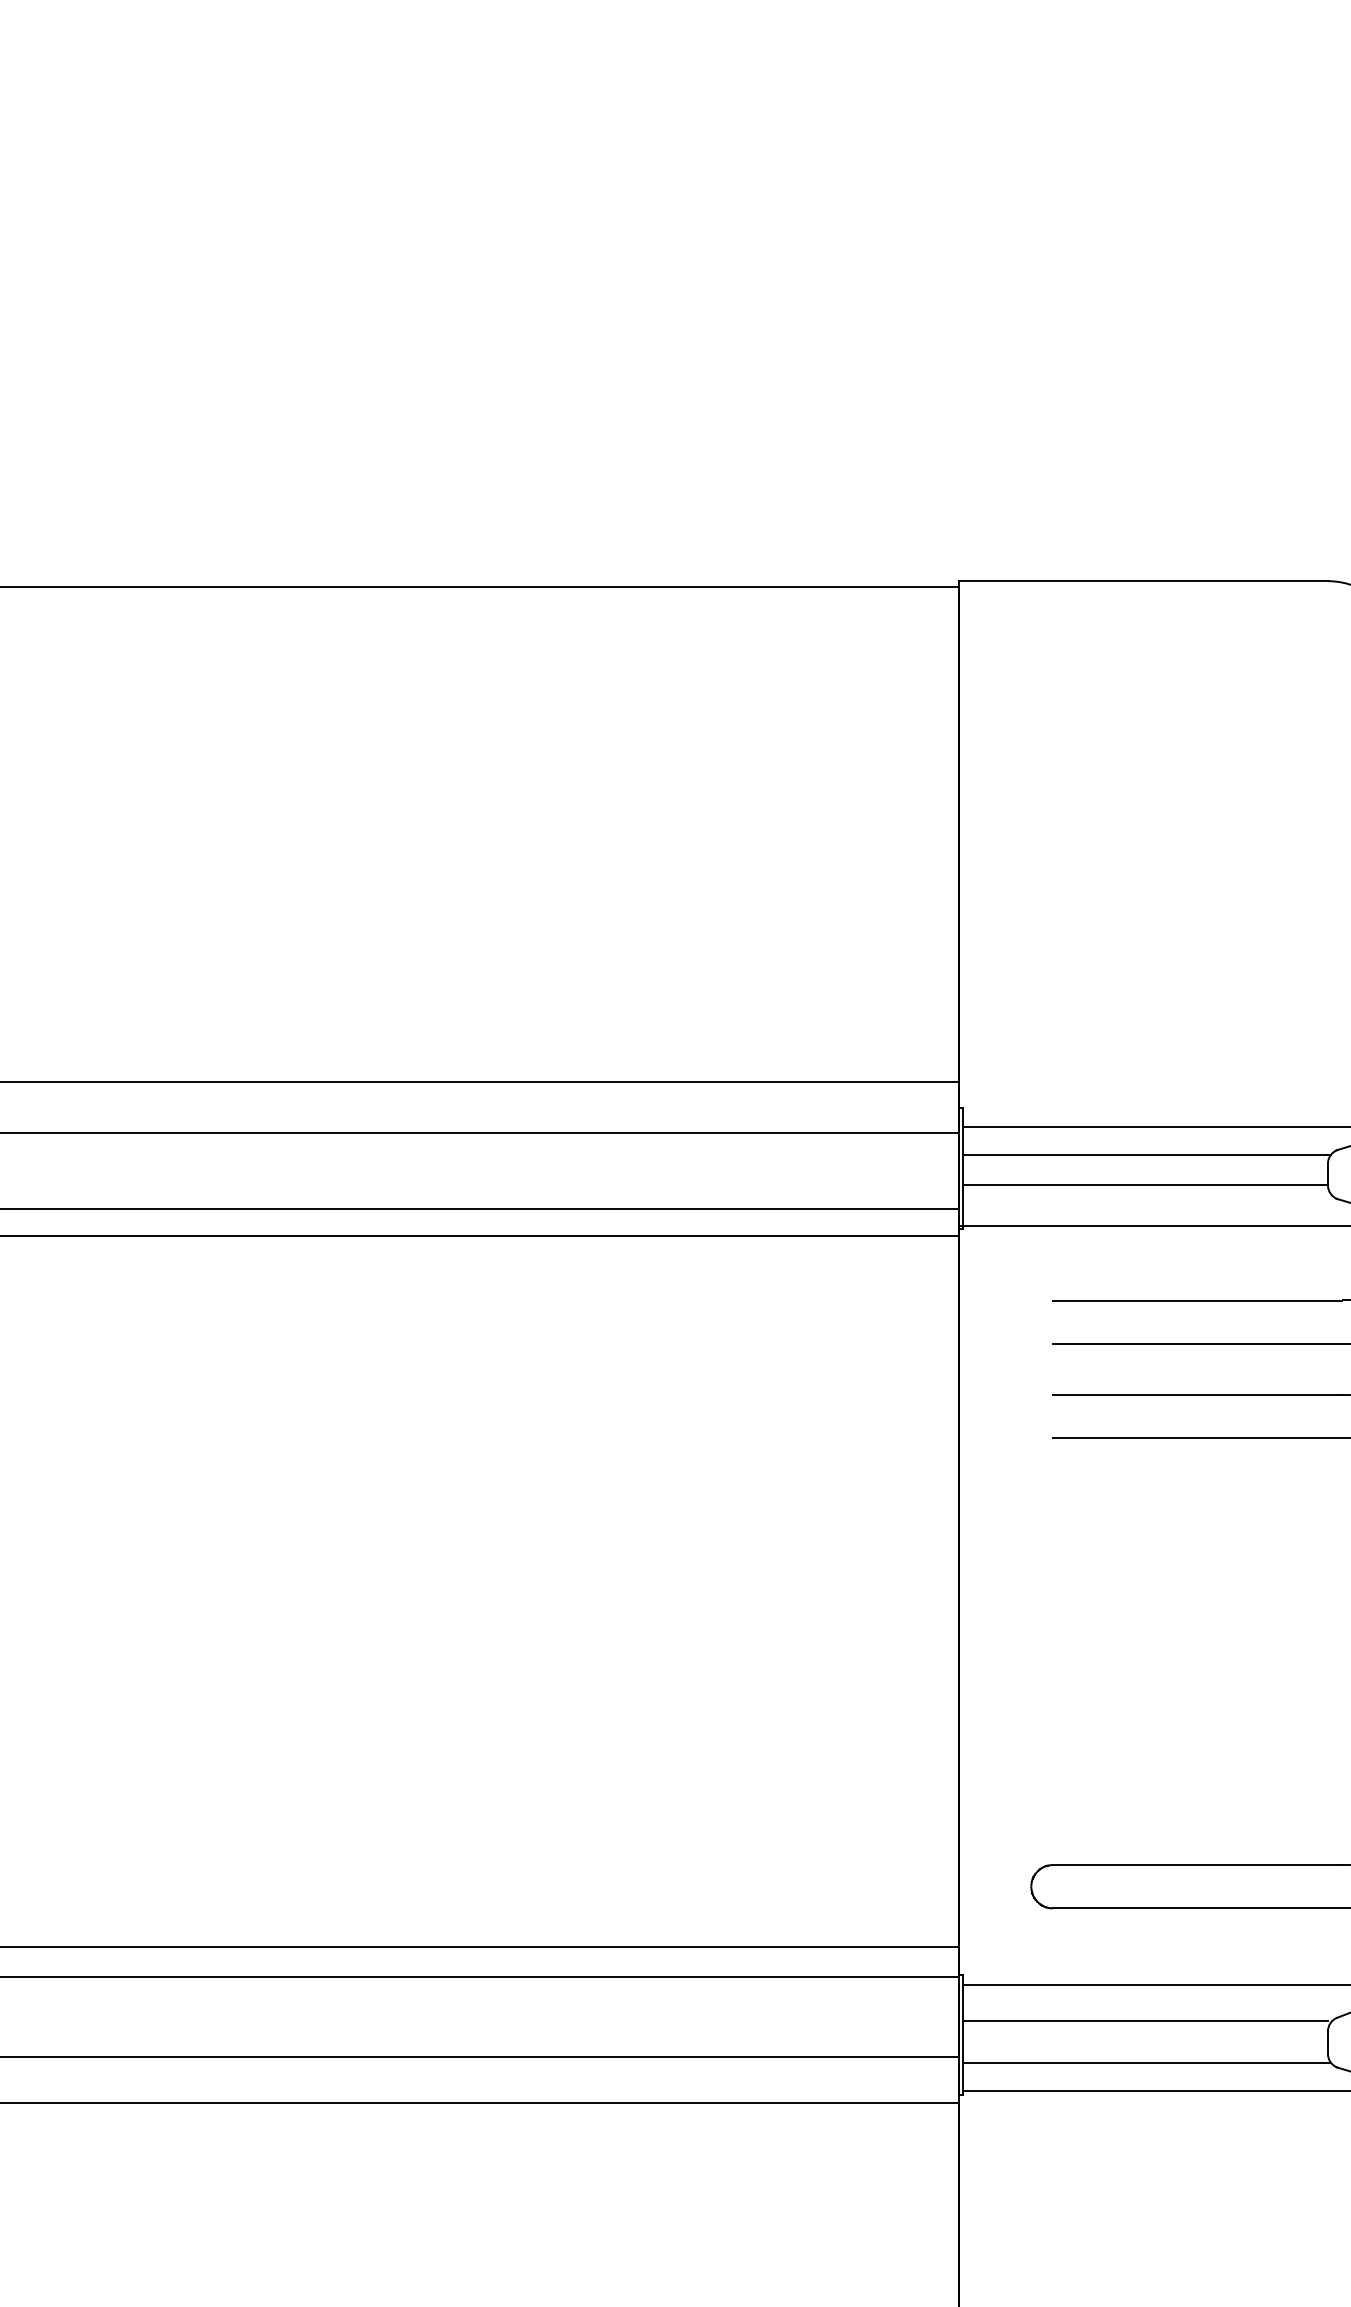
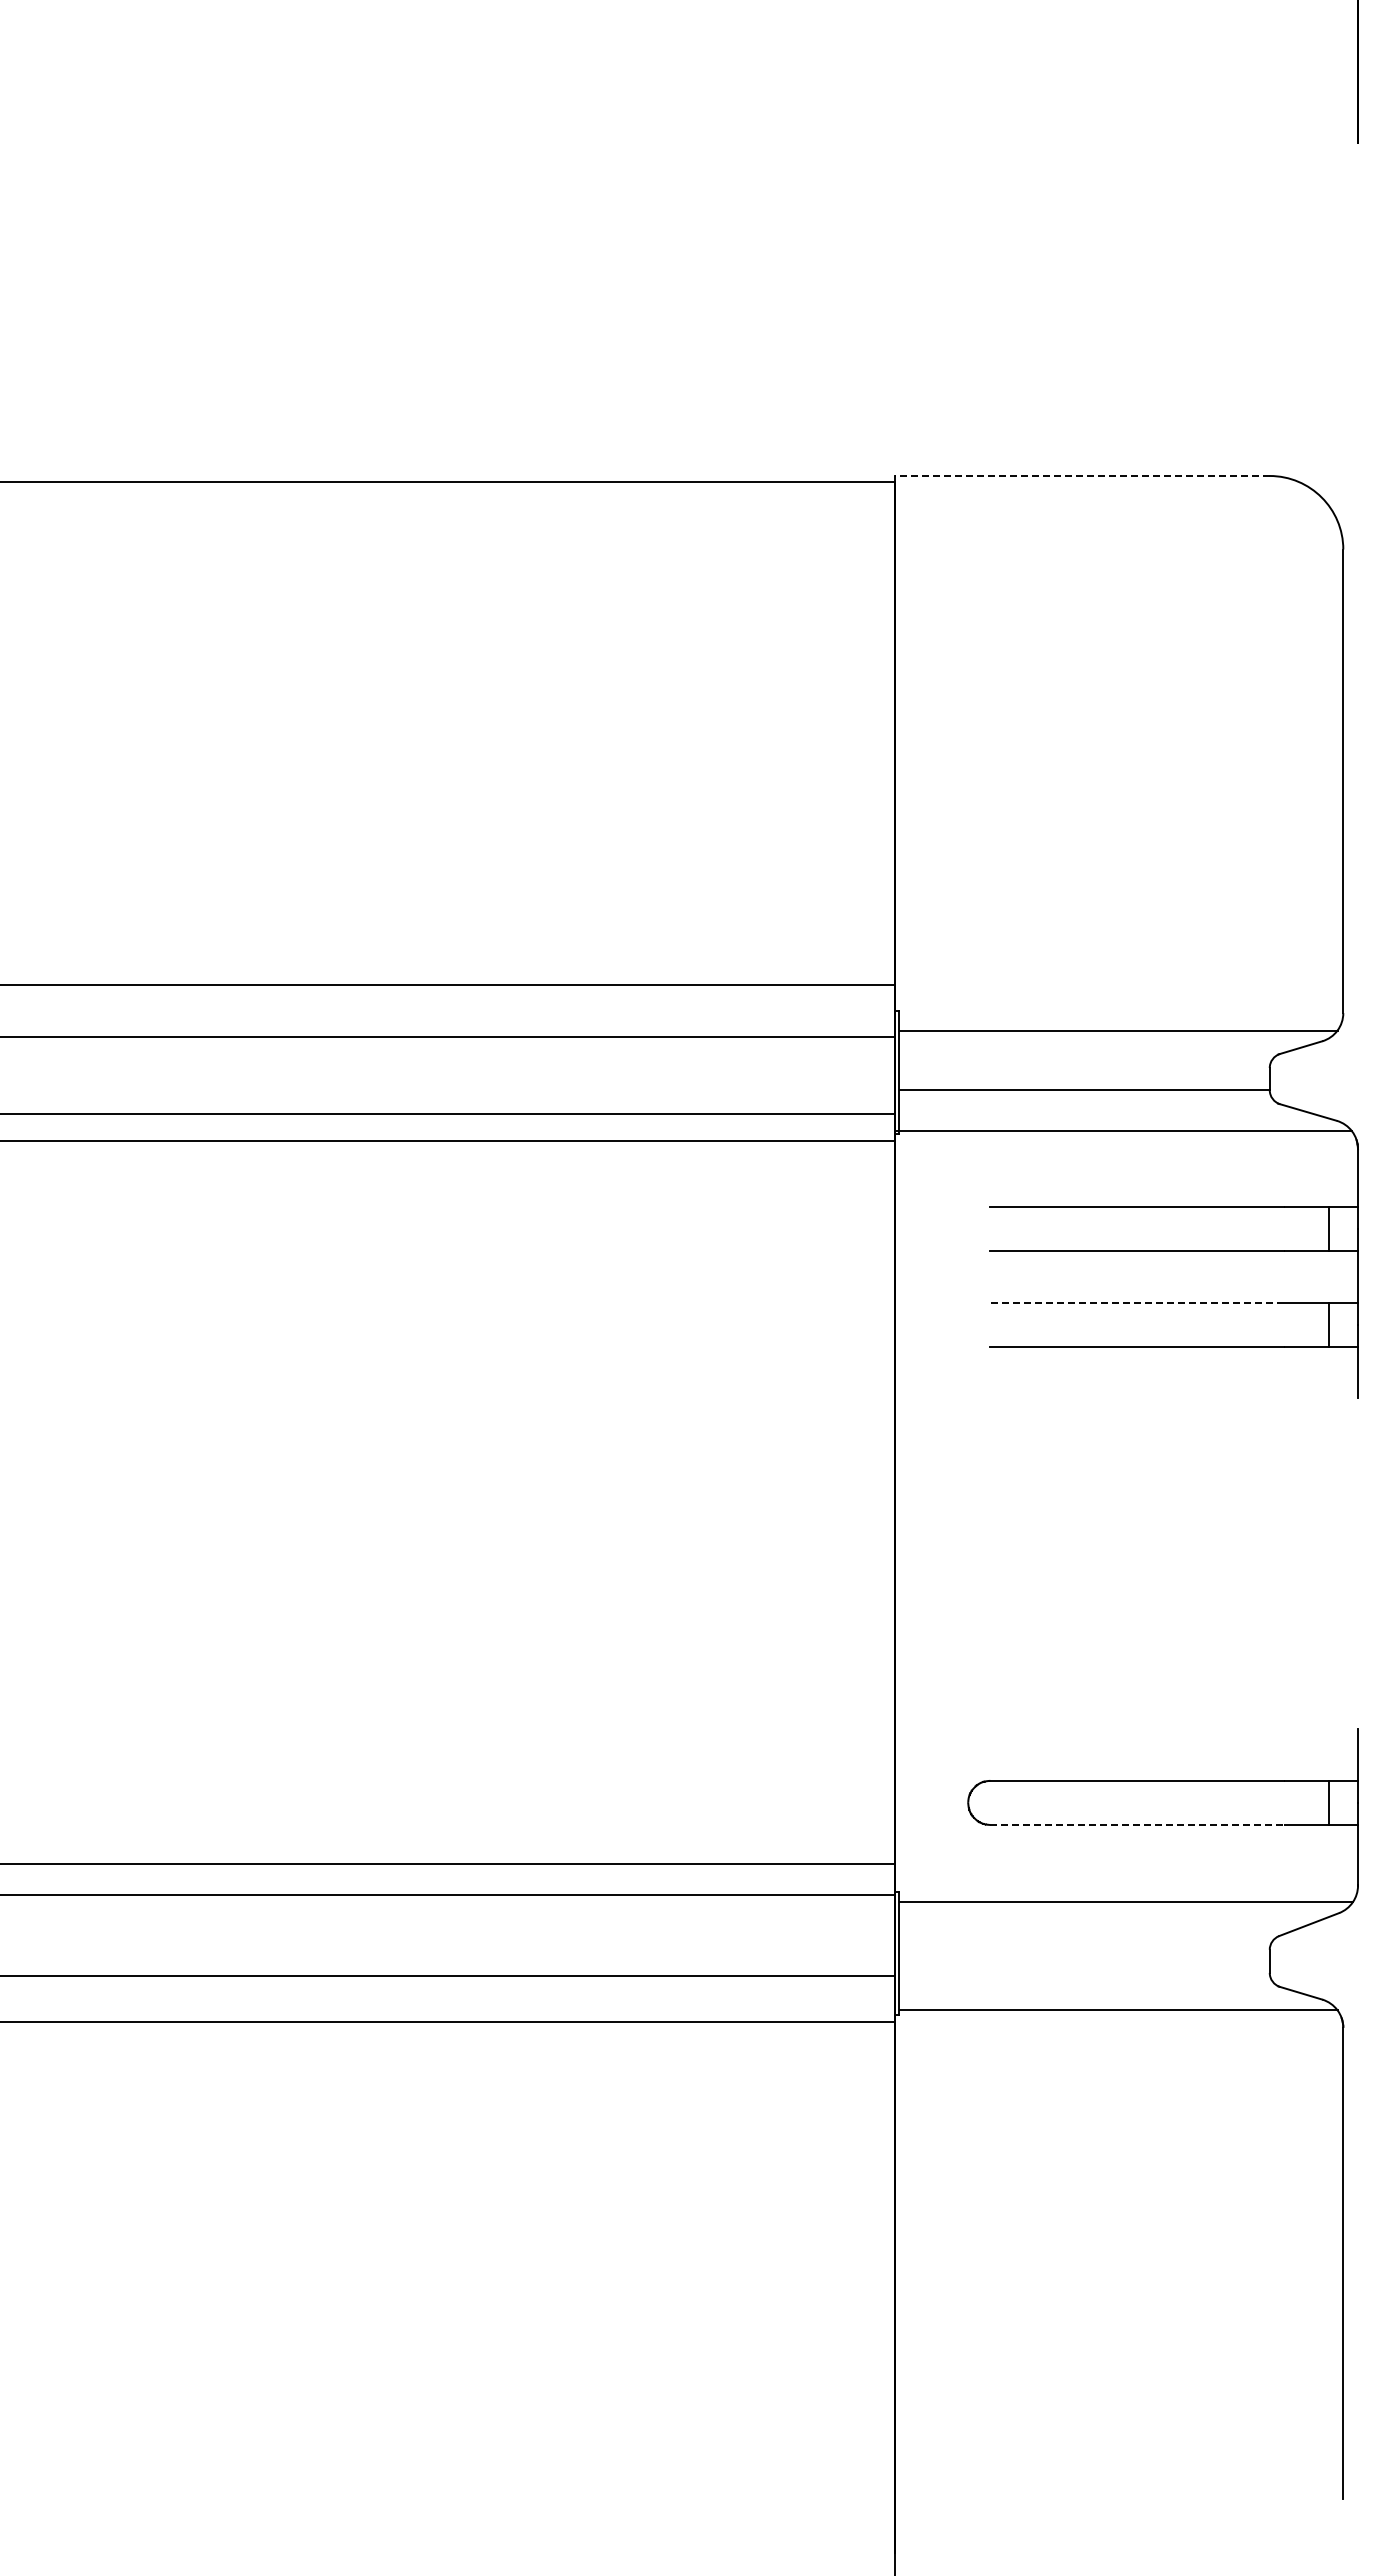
line: (1143, 581) -> (1082, 476), solid -> dashed
line: (1147, 1155) -> (1086, 1059), removed
line: (1196, 1394) -> (1136, 1302), solid -> dashed
line: (1197, 1907) -> (1137, 1824), solid -> dashed
line: (1145, 2021) -> (1084, 1939), removed
line: (1147, 2062) -> (1086, 1981), removed

